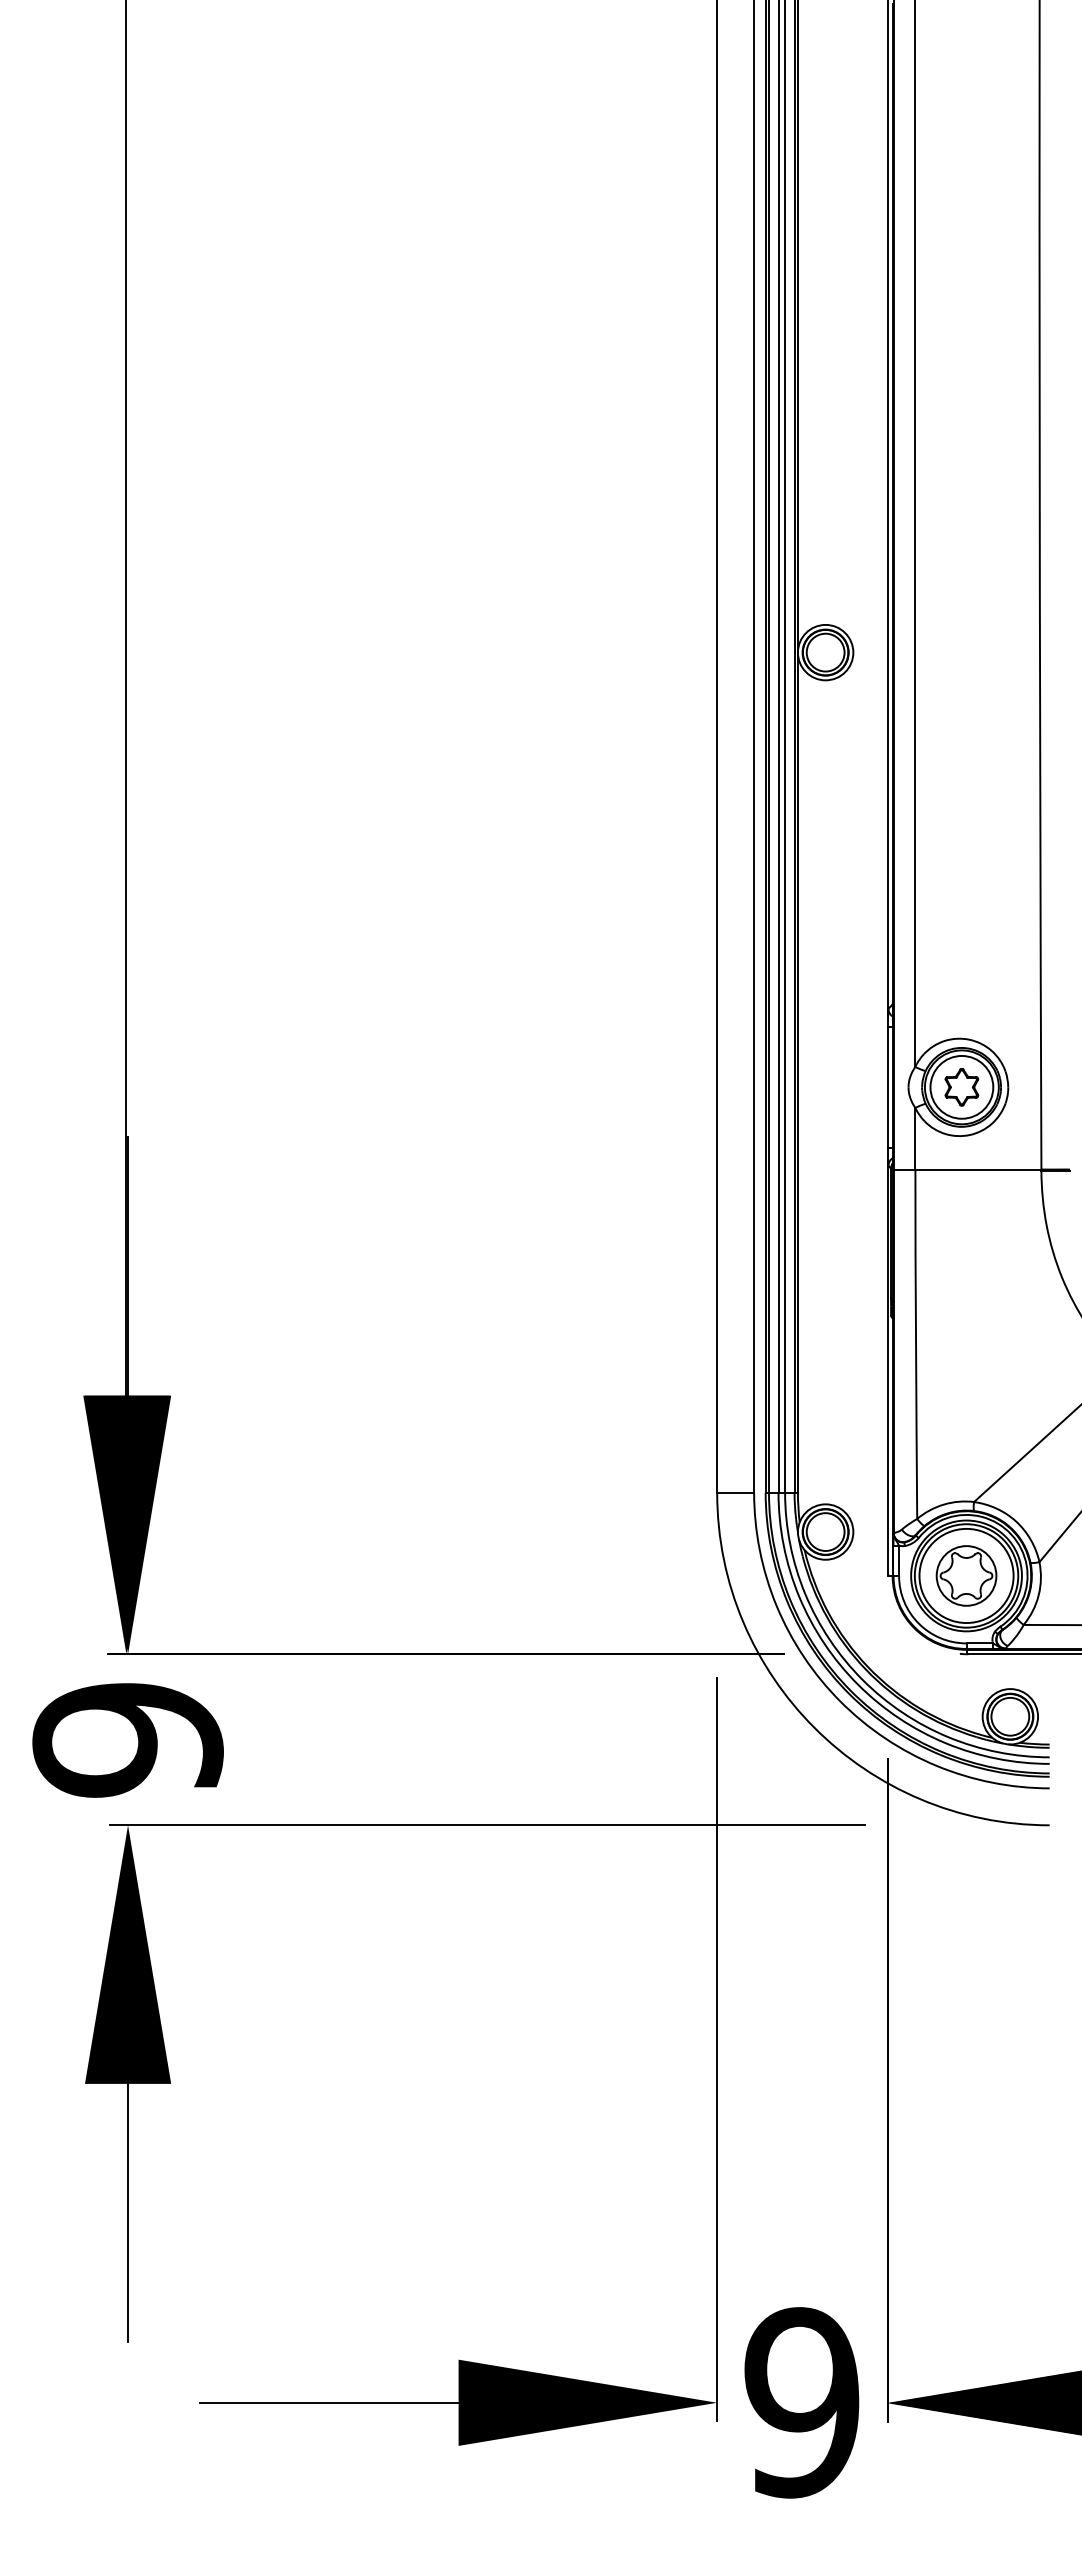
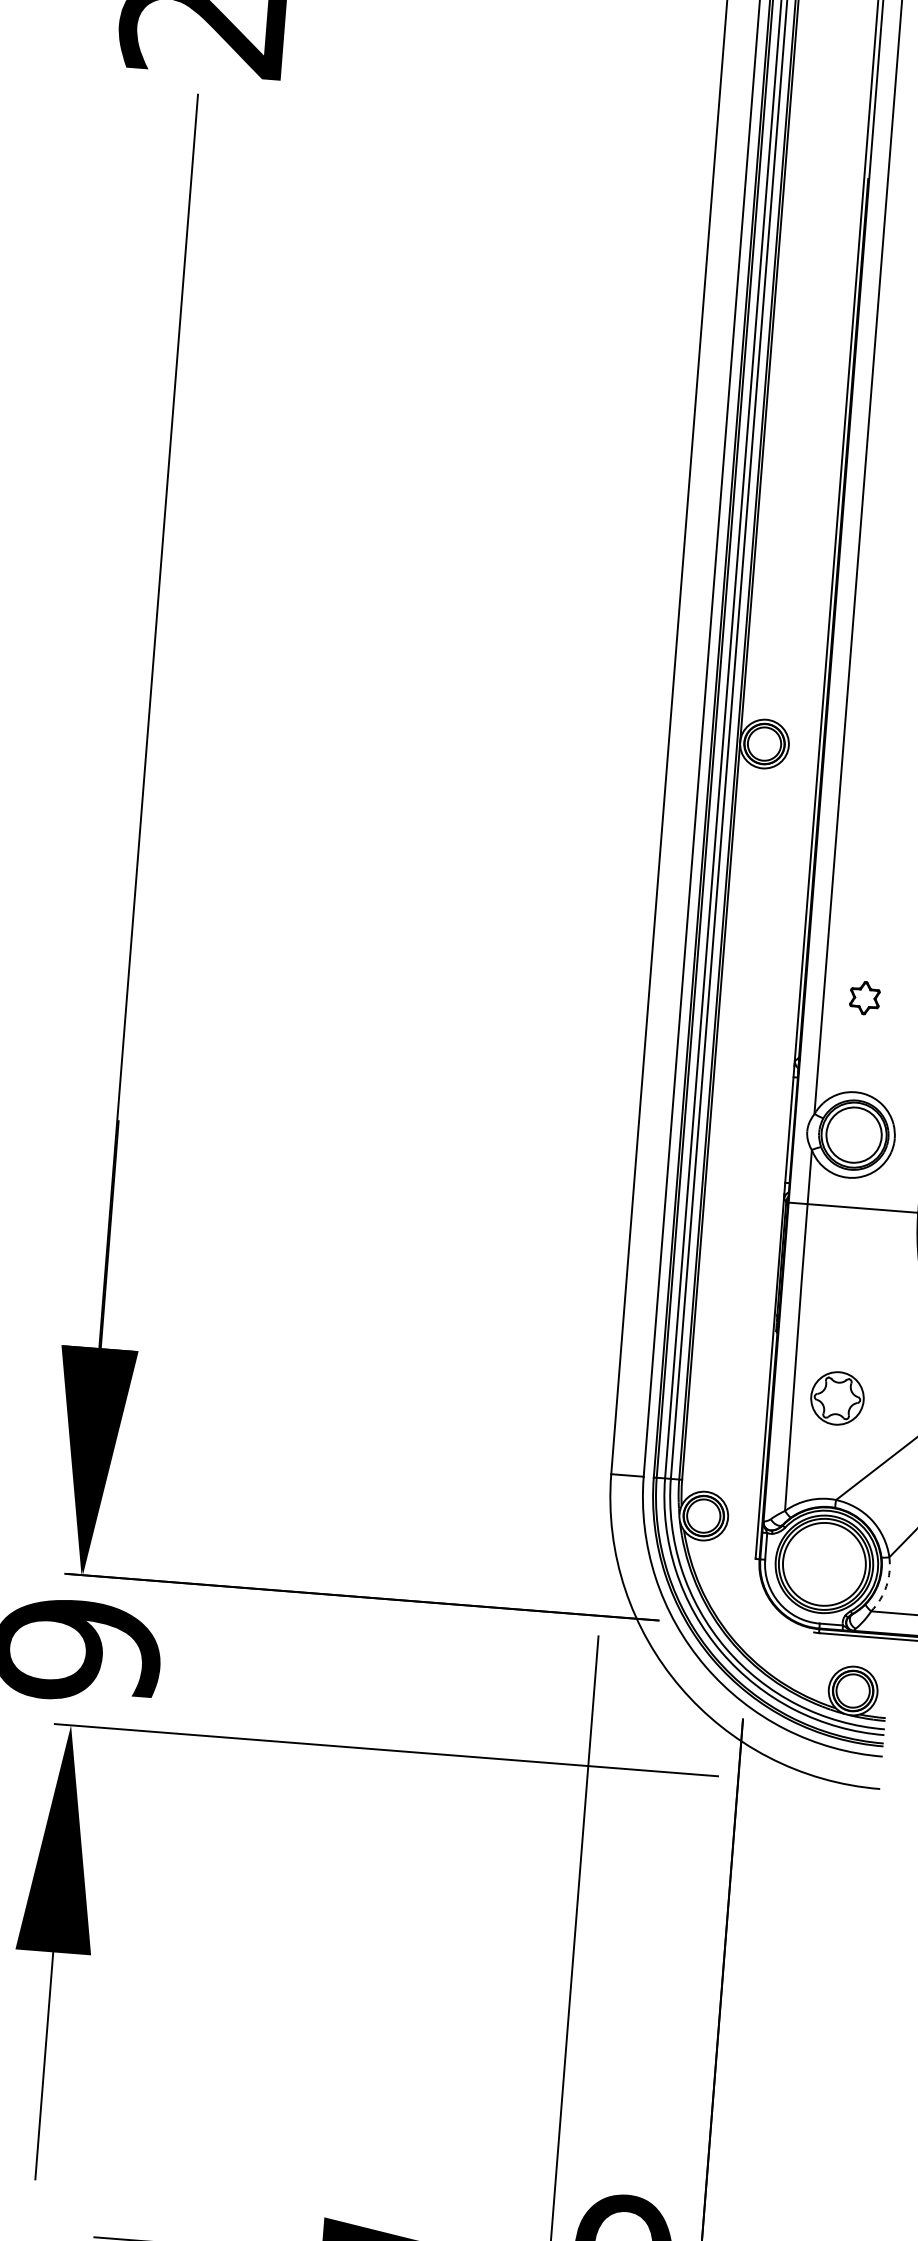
part: (961, 1087) -> (864, 998), moved
part: (966, 1575) -> (837, 1398), moved
arc: (1038, 1595) -> (886, 1586), solid -> dashed

